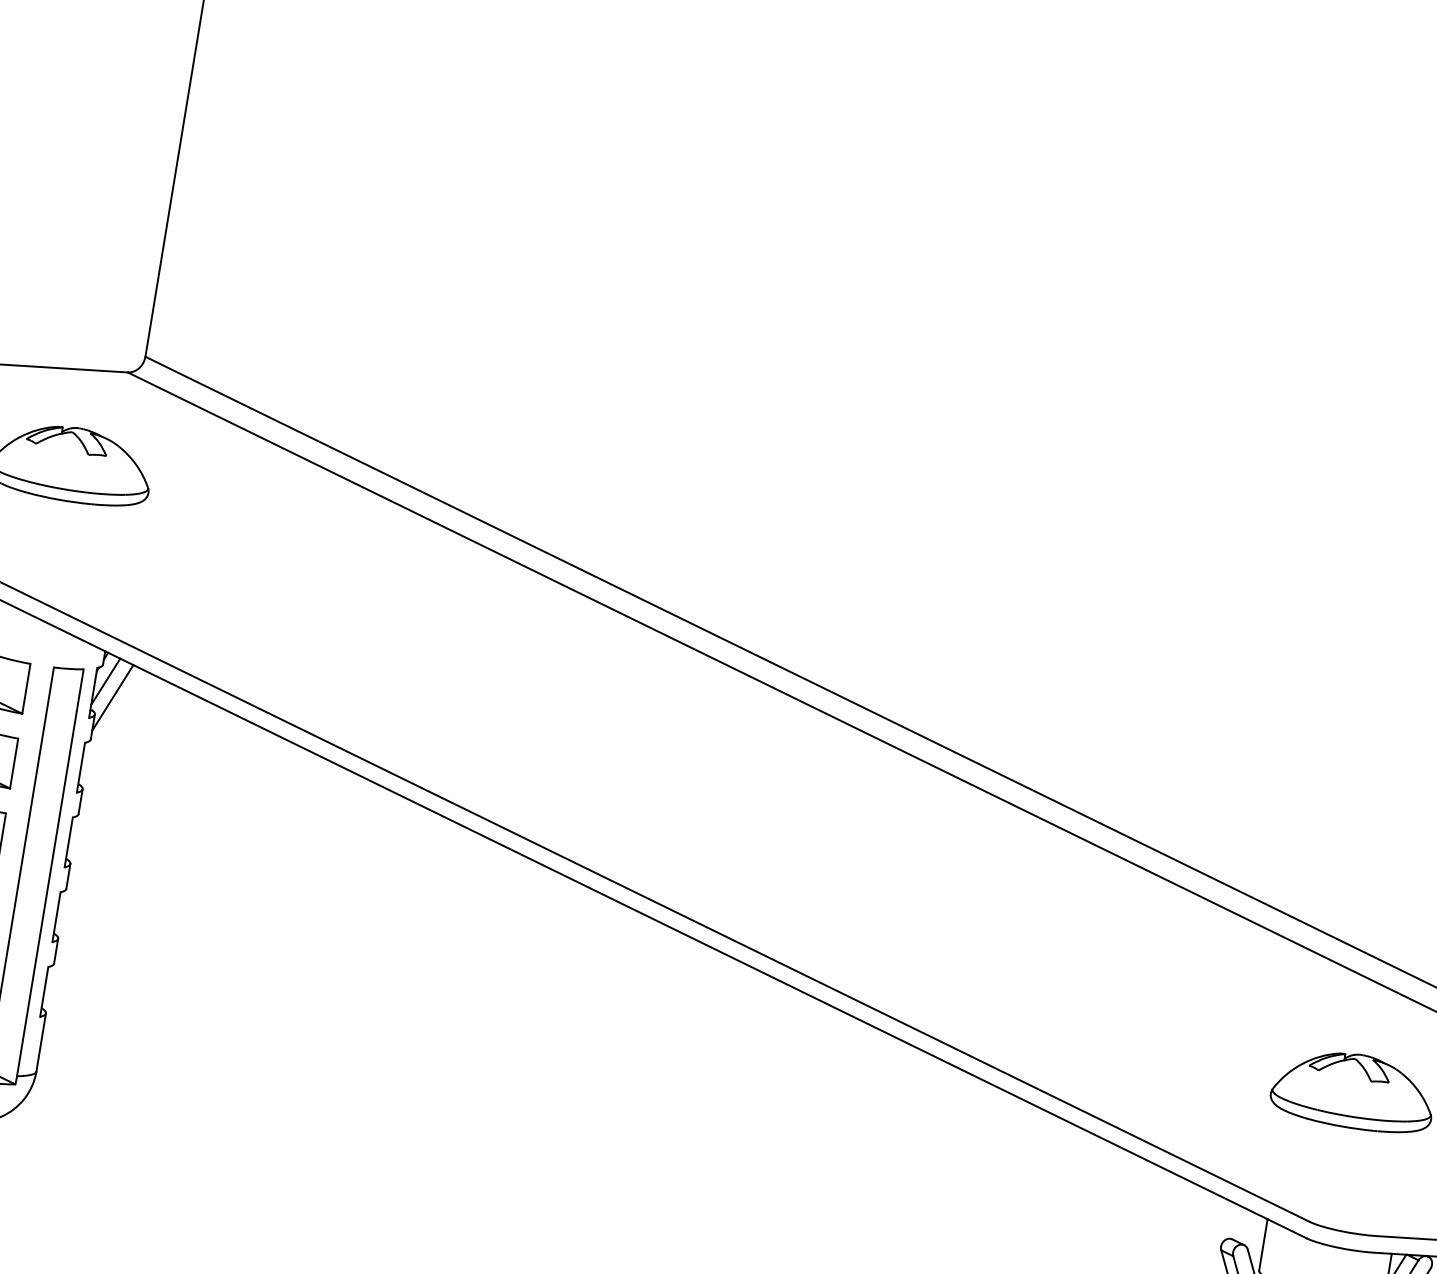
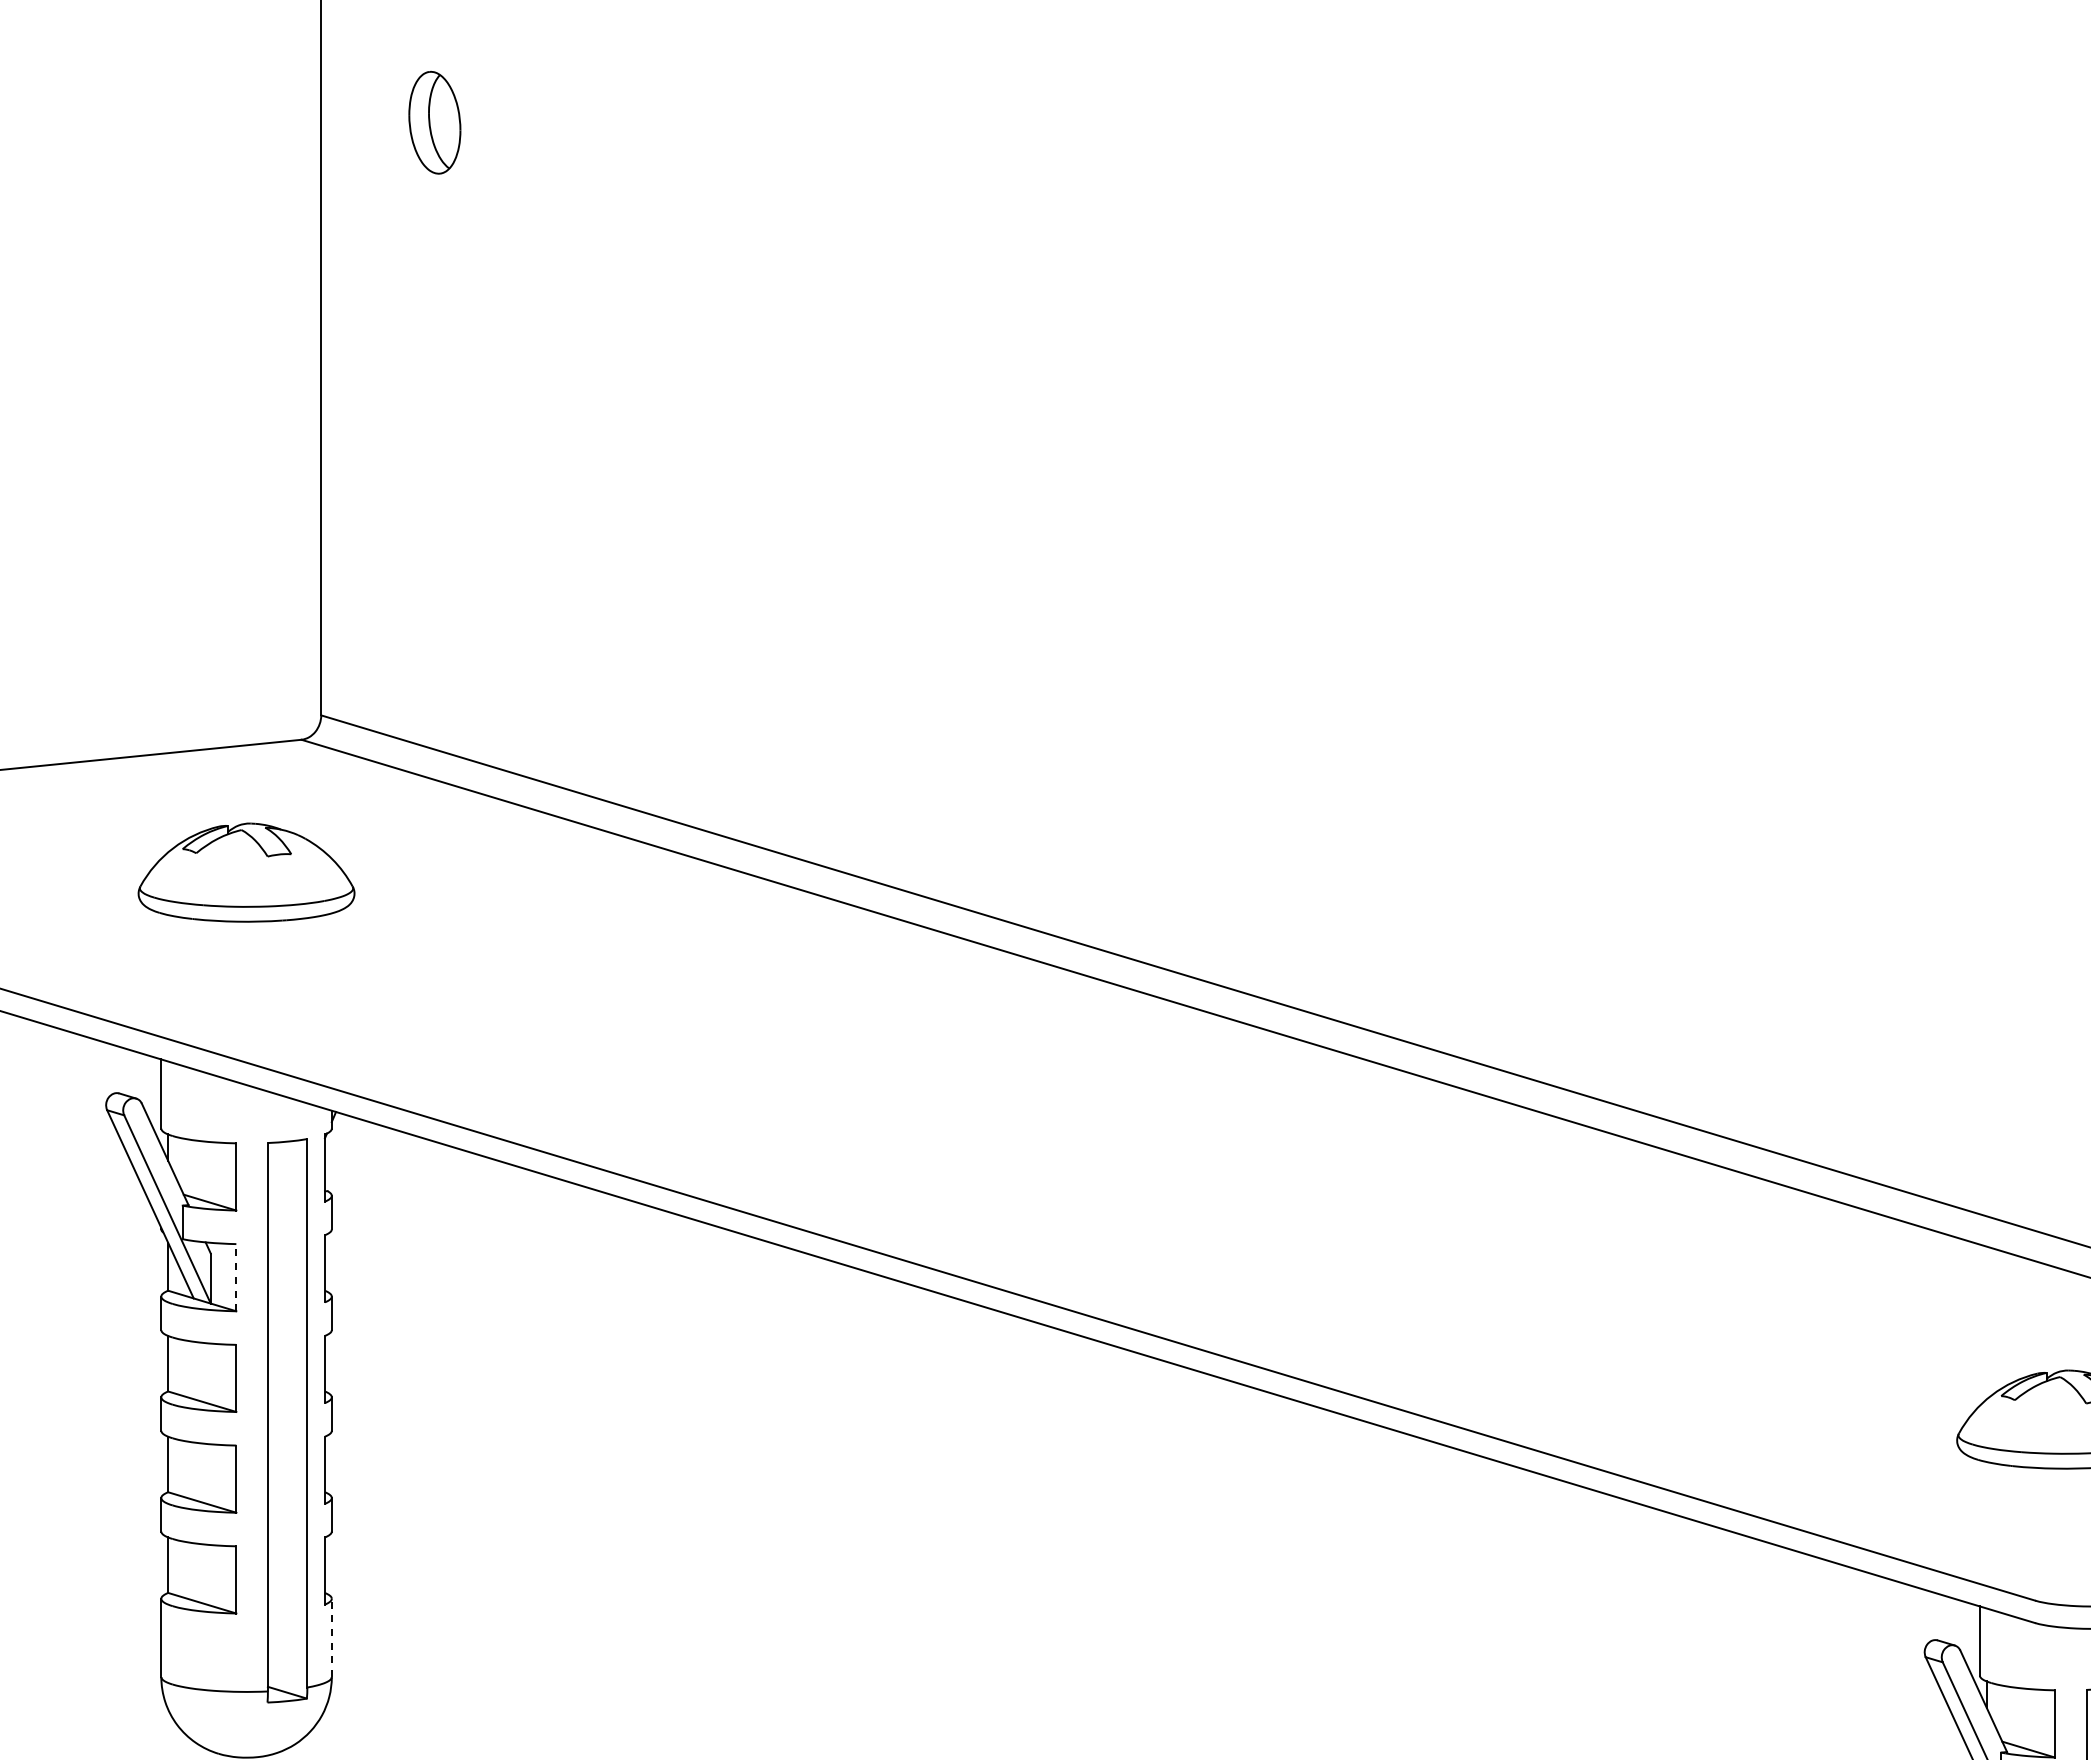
line: (105, 681) -> (338, 1150), removed
line: (112, 697) -> (351, 1169), removed
line: (14, 763) -> (236, 1277), solid -> dashed
line: (41, 1042) -> (331, 1637), solid -> dashed

